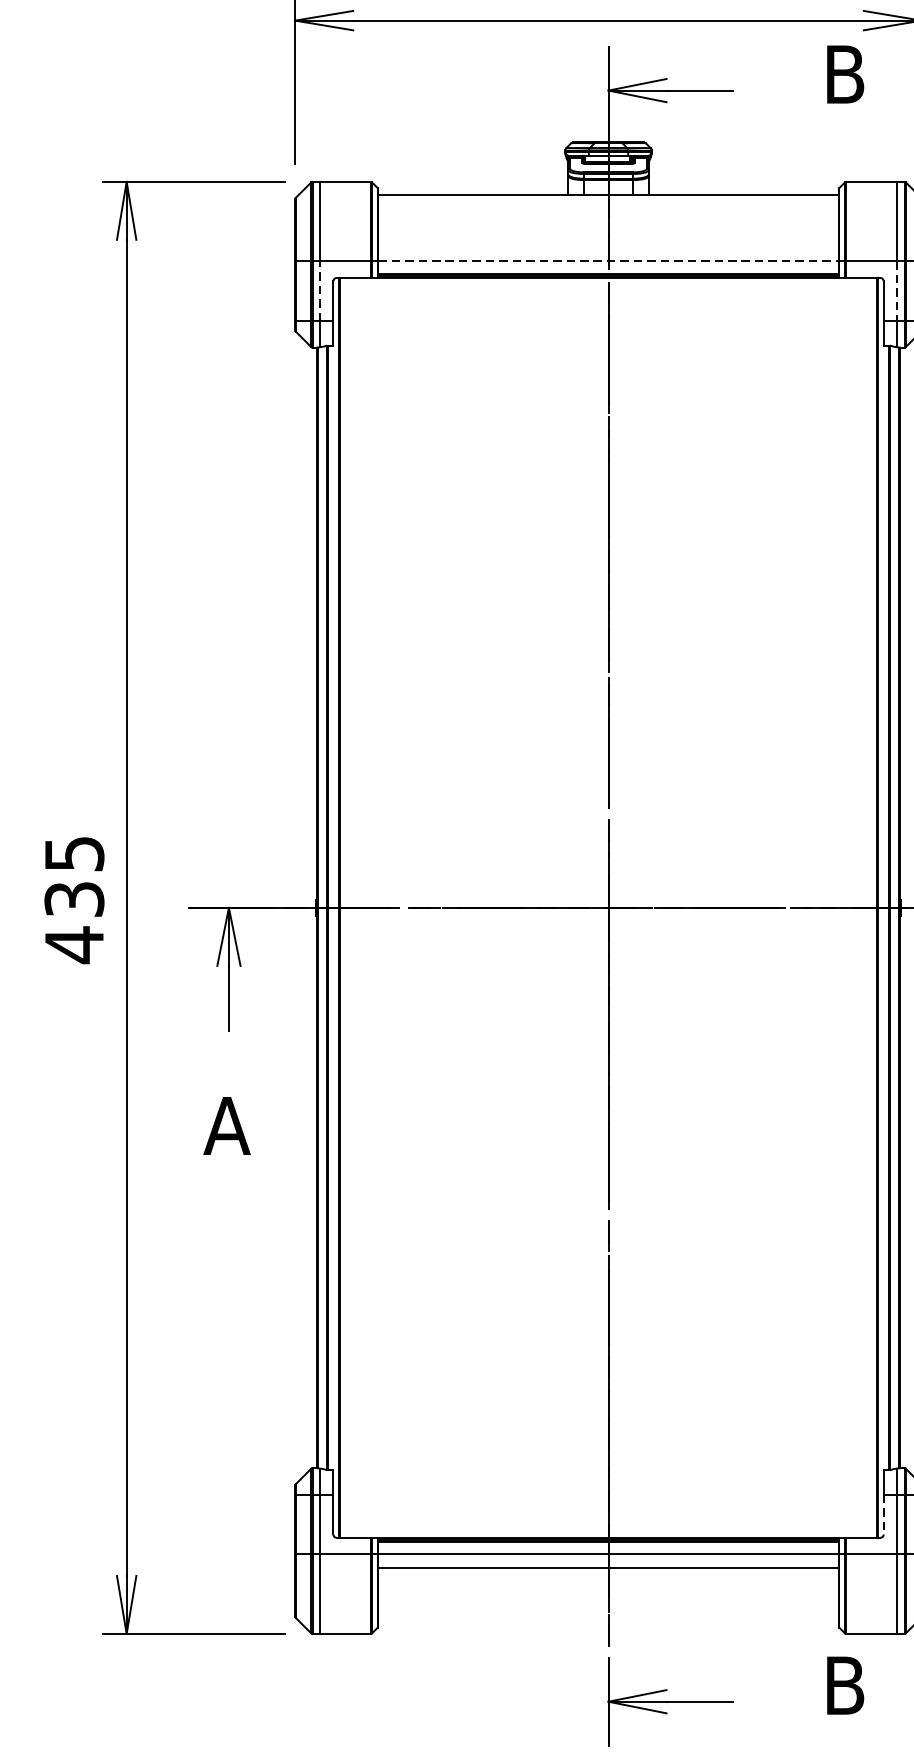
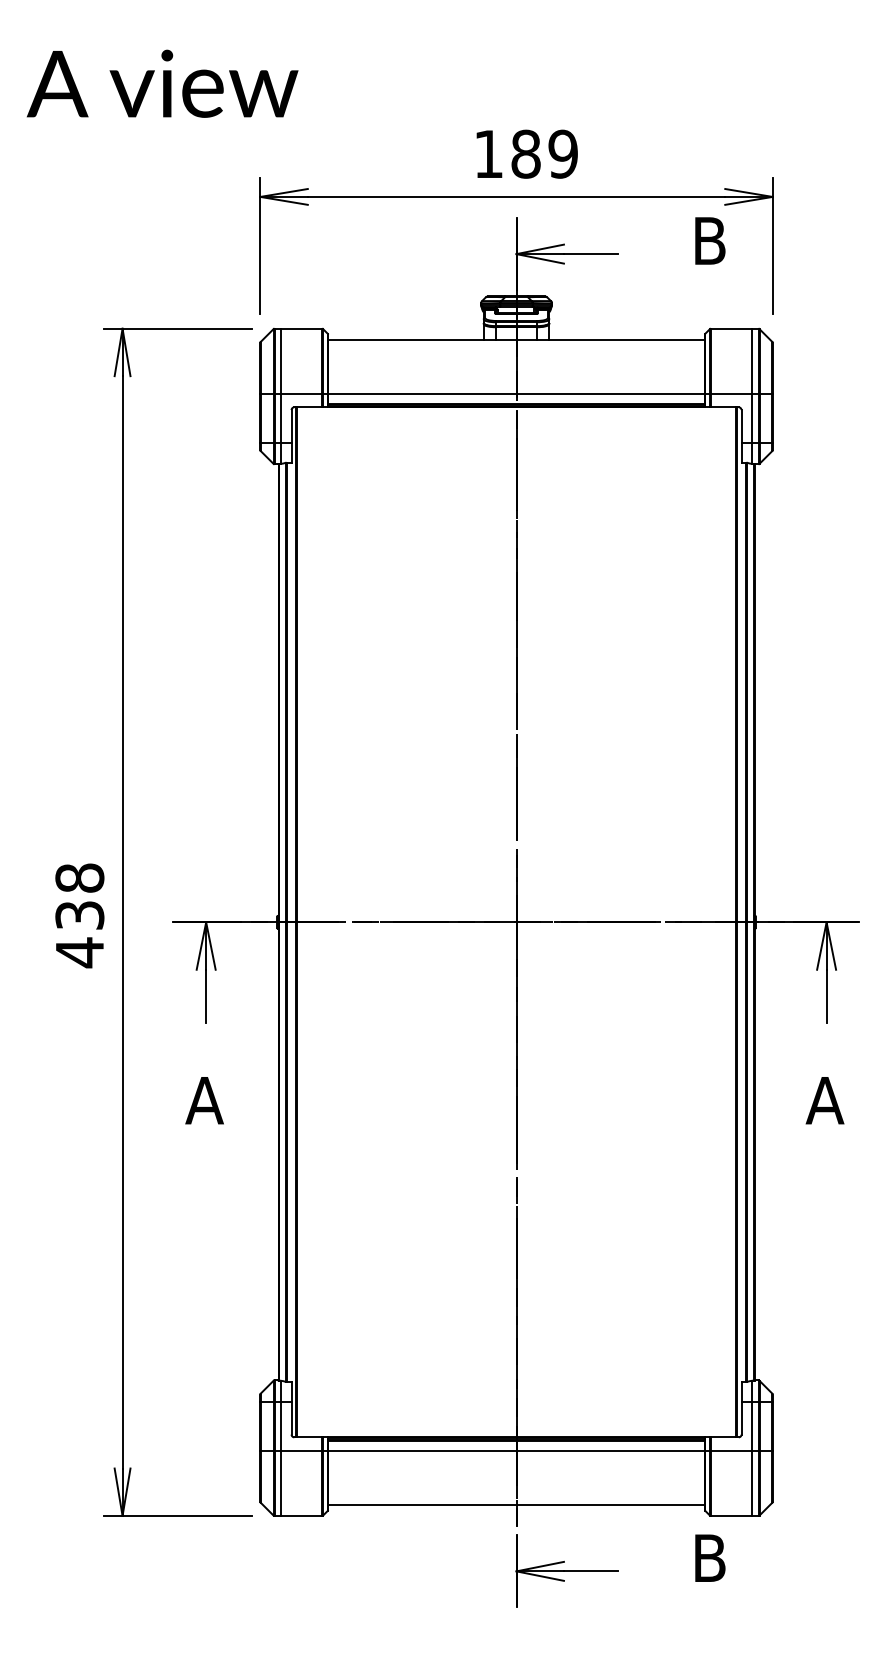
line: (609, 261) -> (517, 393), dashed -> solid
line: (319, 290) -> (280, 417), dashed -> solid
line: (897, 291) -> (752, 418), dashed -> solid
text: (73, 853) -> (79, 877), 435 -> 438
line: (883, 1514) -> (741, 1418), dashed -> solid
line: (608, 1568) -> (516, 1505), moved

